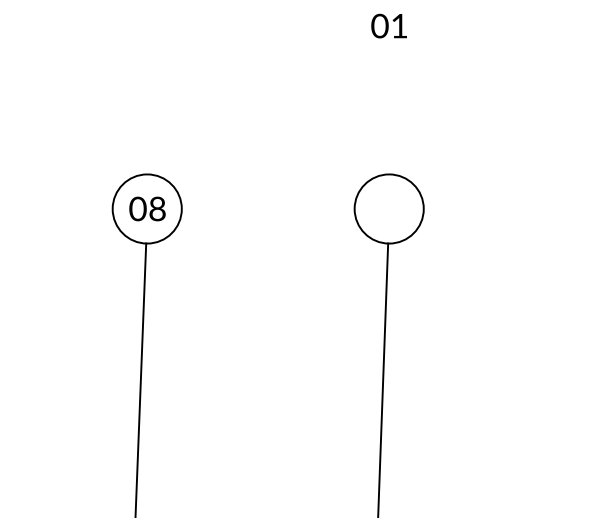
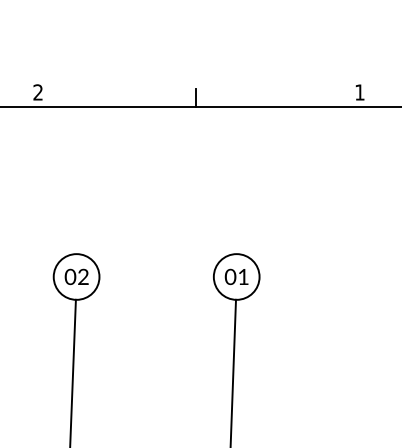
text: (388, 25) -> (236, 276), moved
text: (157, 209) -> (83, 277), 08 -> 02

